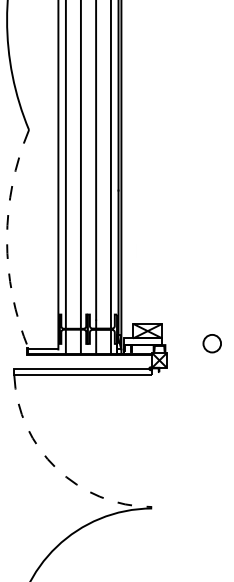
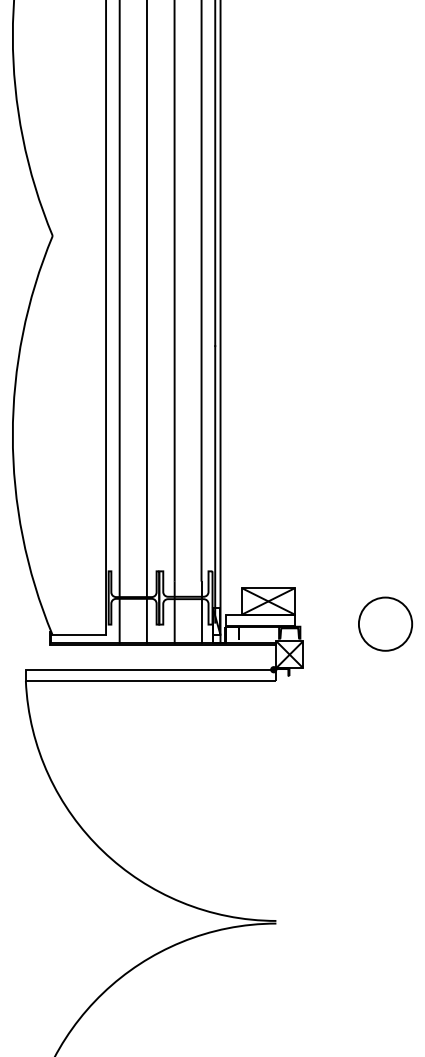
arc: (7, 239) -> (13, 434), dashed -> solid
circle: (211, 343) -> (384, 623), size x1.67
arc: (56, 468) -> (102, 850), dashed -> solid

